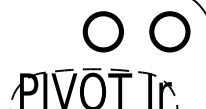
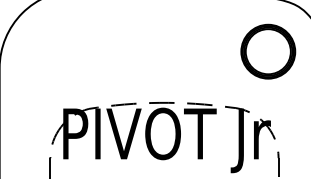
part: (103, 31) -> (177, 51), removed

